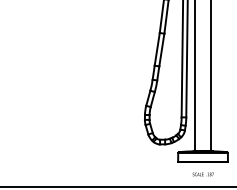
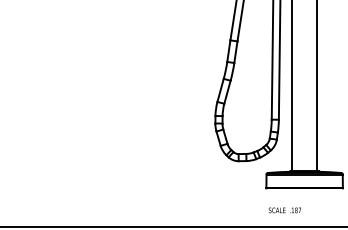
text: (202, 174) -> (283, 210), moved

